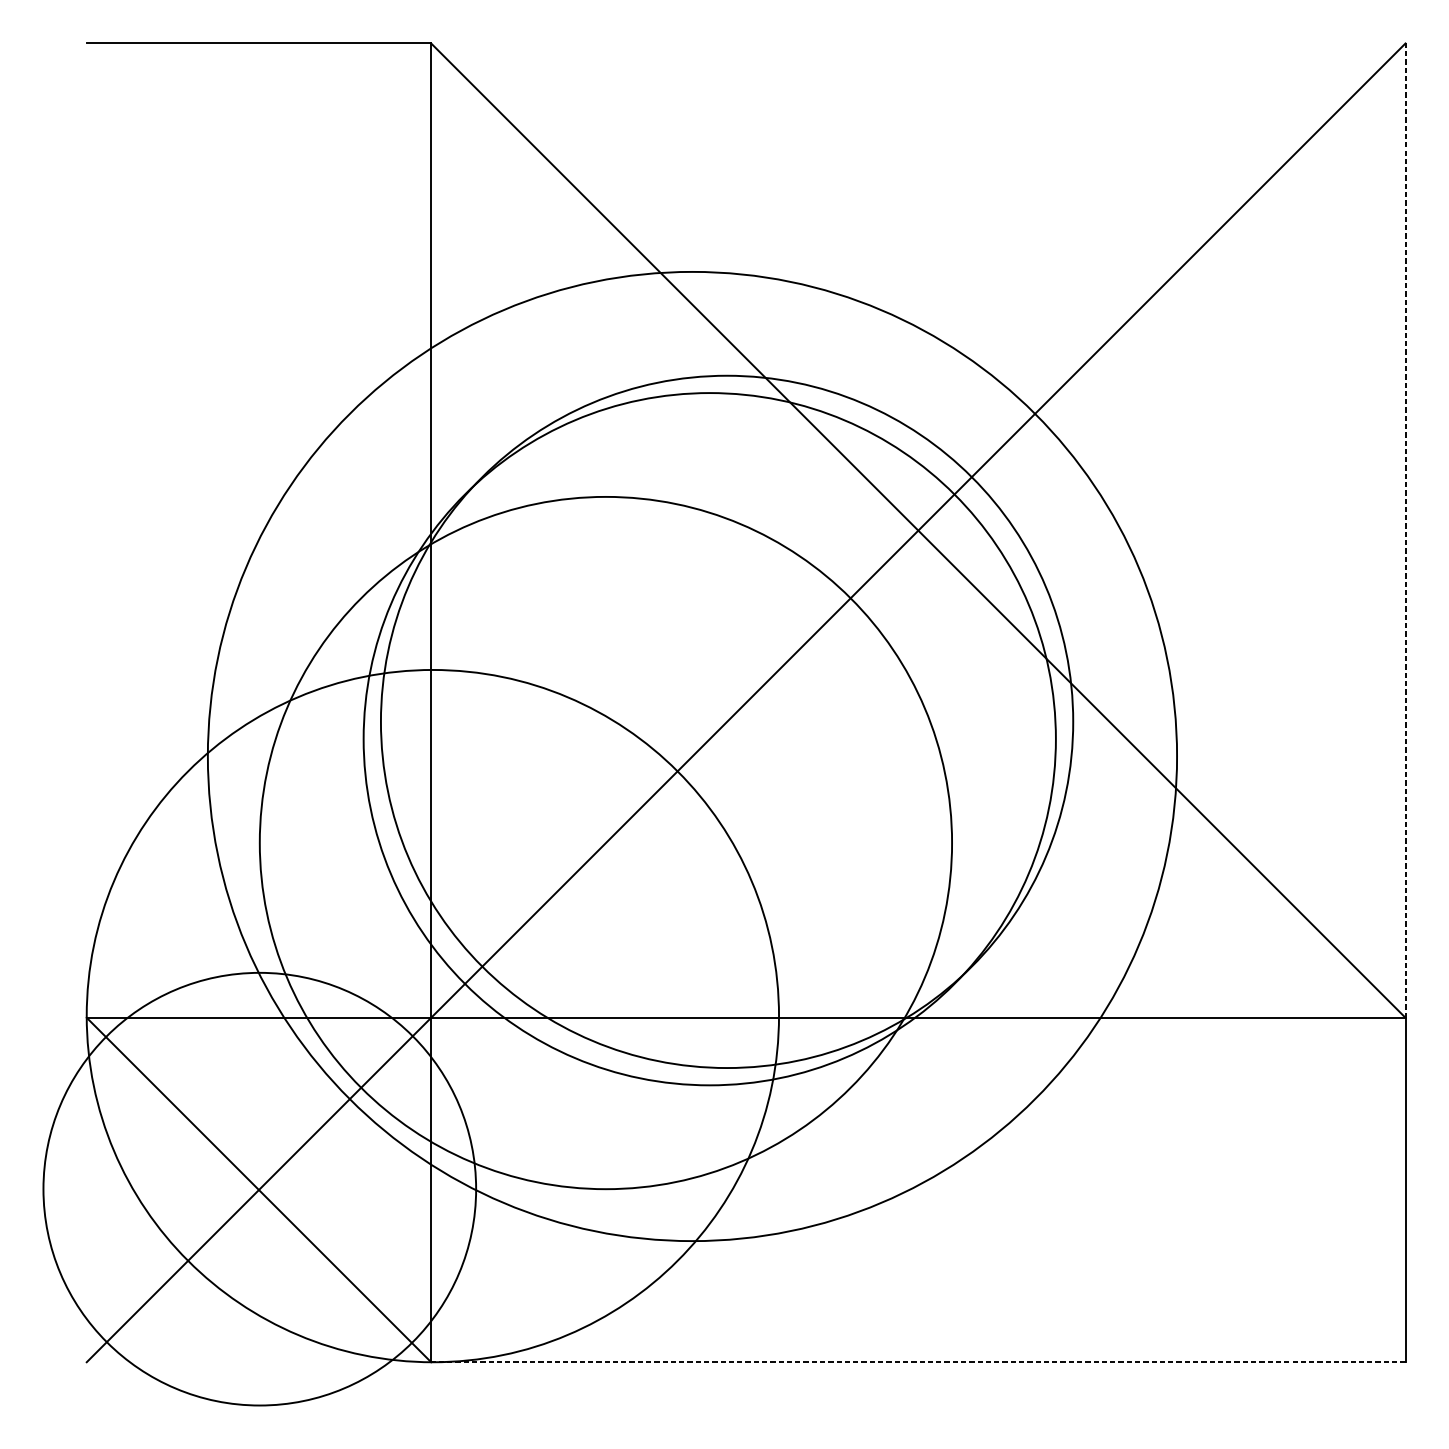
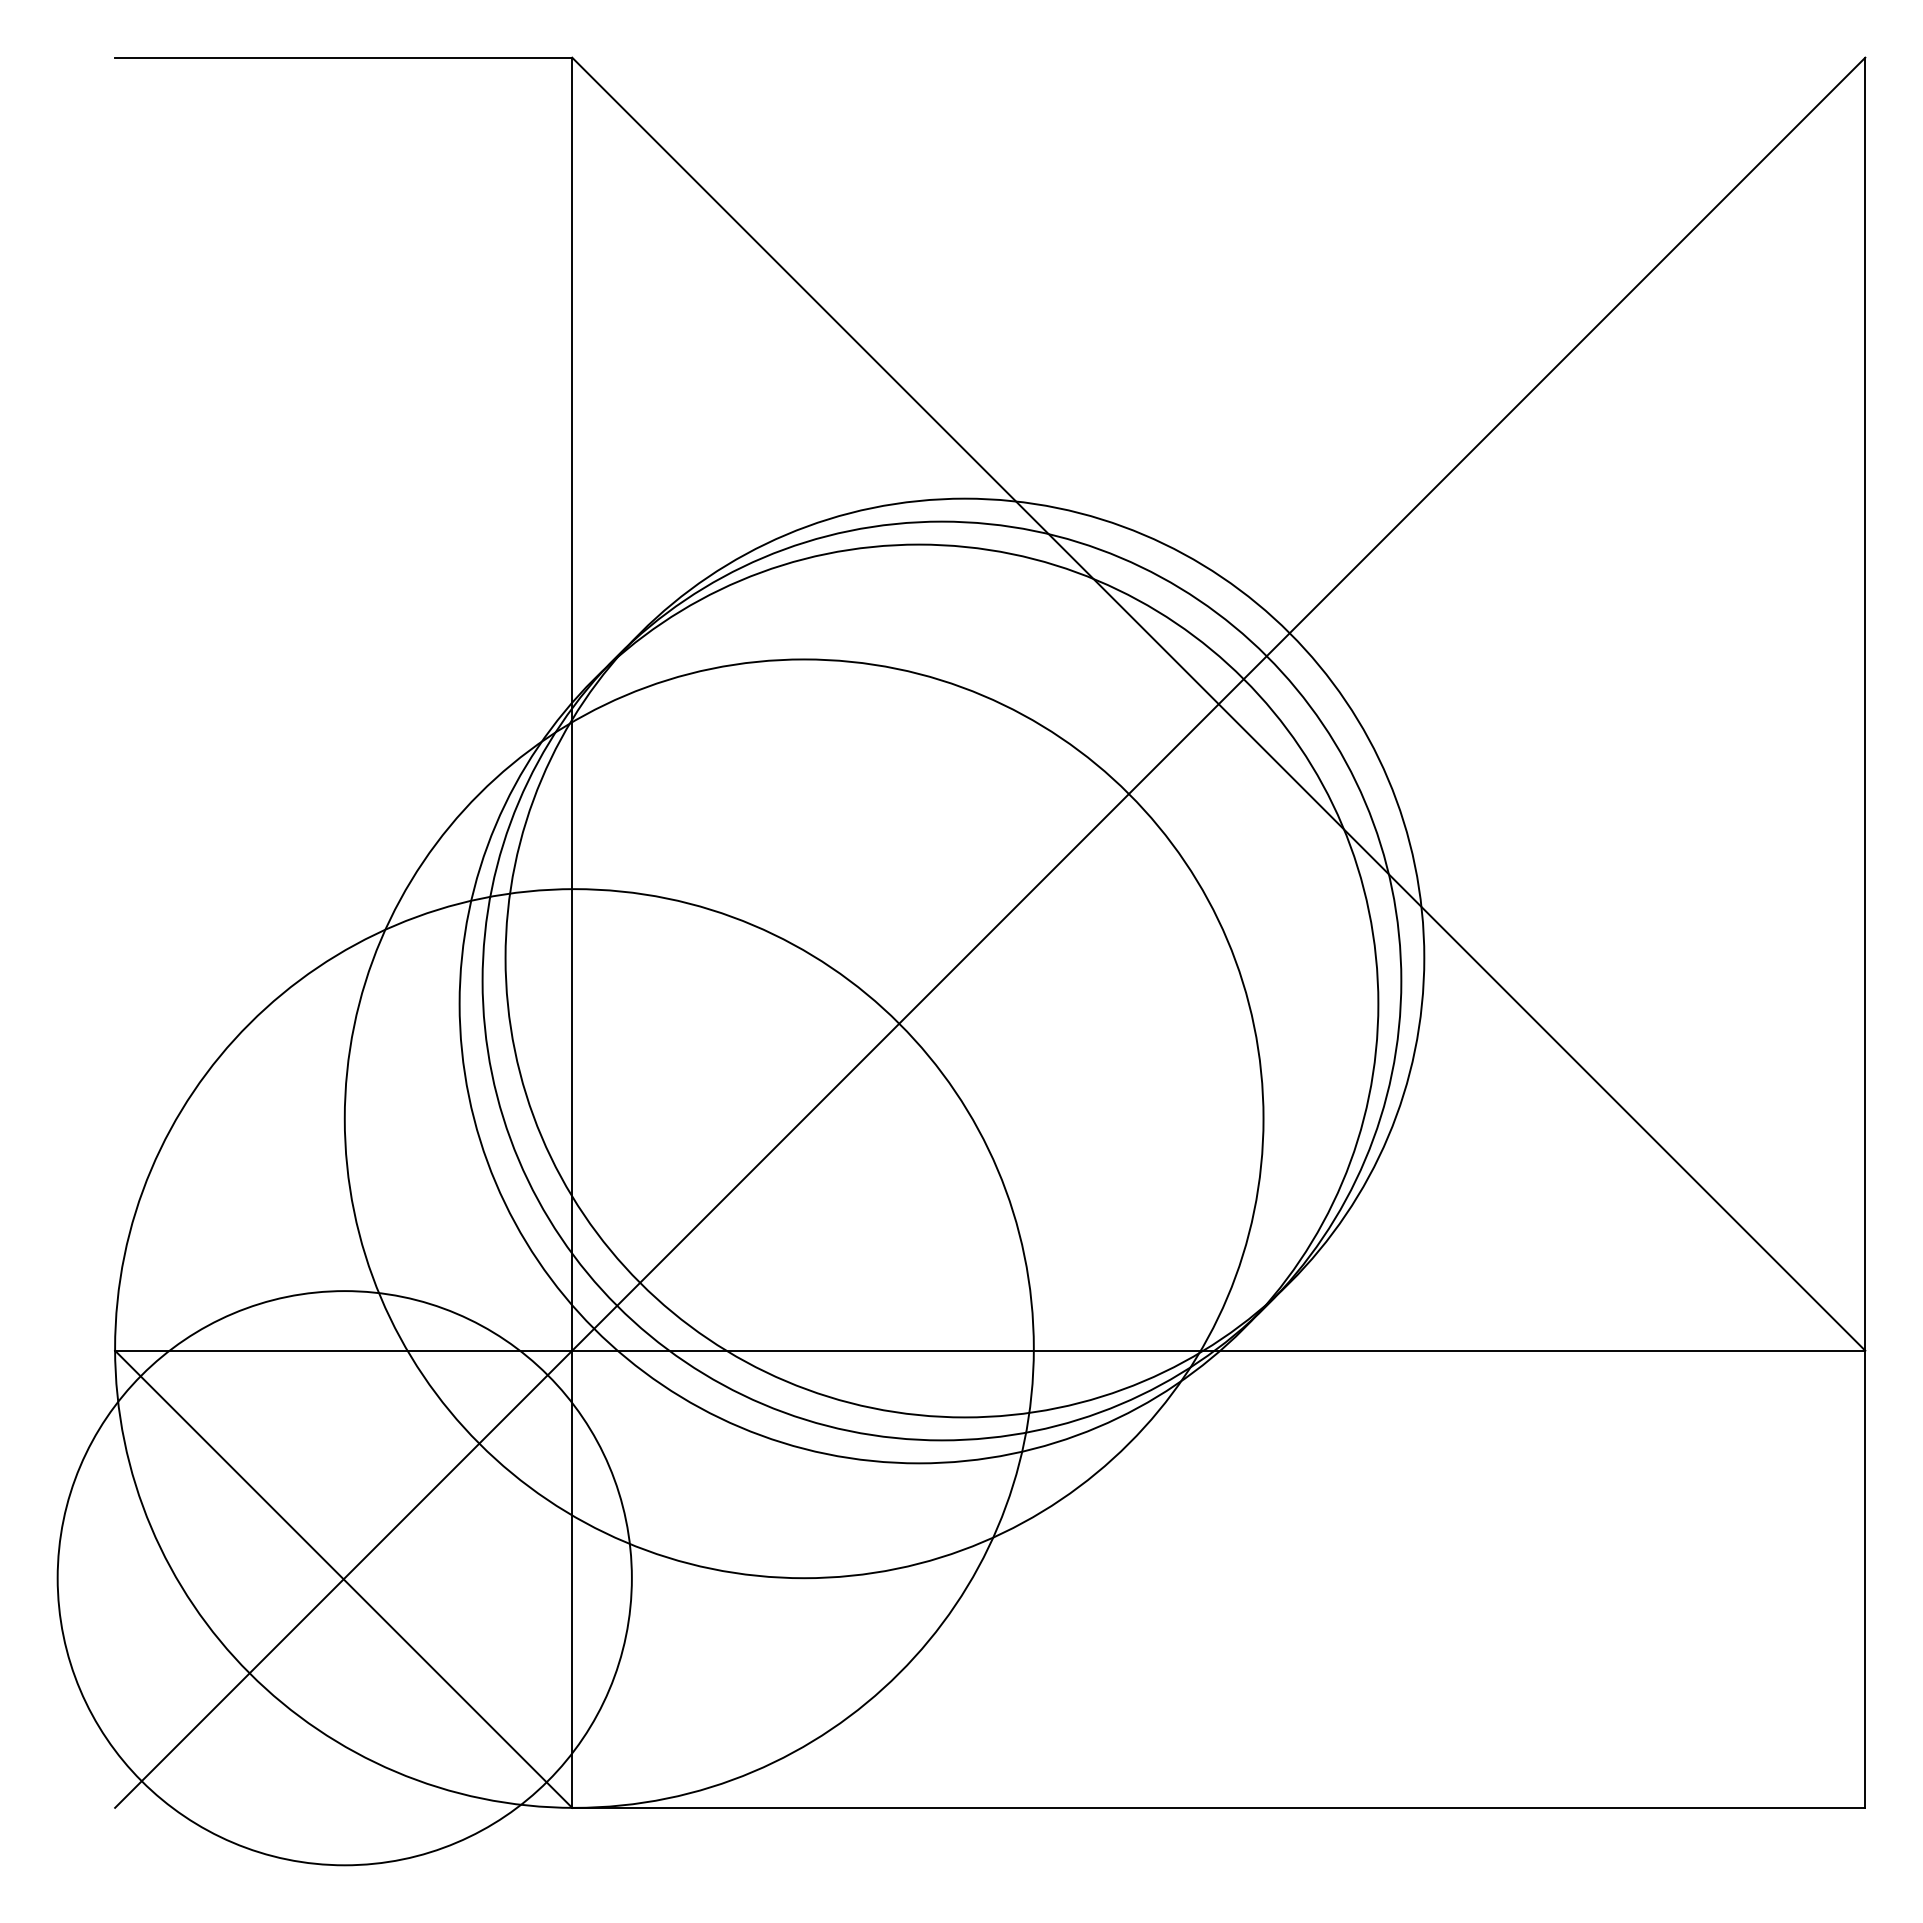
line: (1405, 530) -> (1865, 704), dashed -> solid
circle: (692, 756) -> (918, 1003), size x0.71
line: (918, 1361) -> (1218, 1807), dashed -> solid

